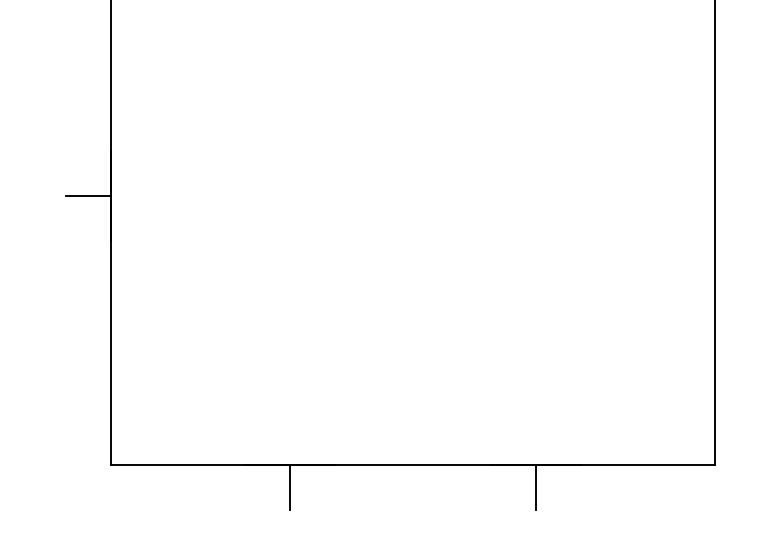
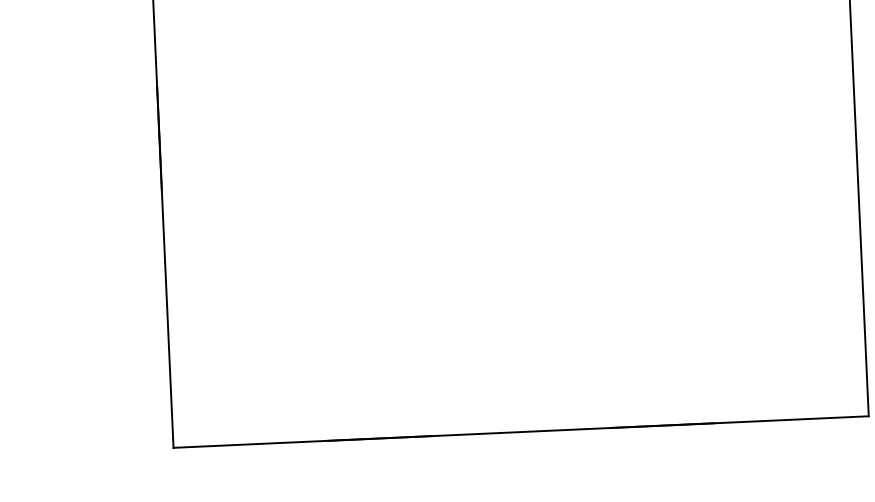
line: (87, 196) -> (133, 140), removed
line: (289, 486) -> (380, 463), removed
line: (536, 486) -> (664, 450), removed

